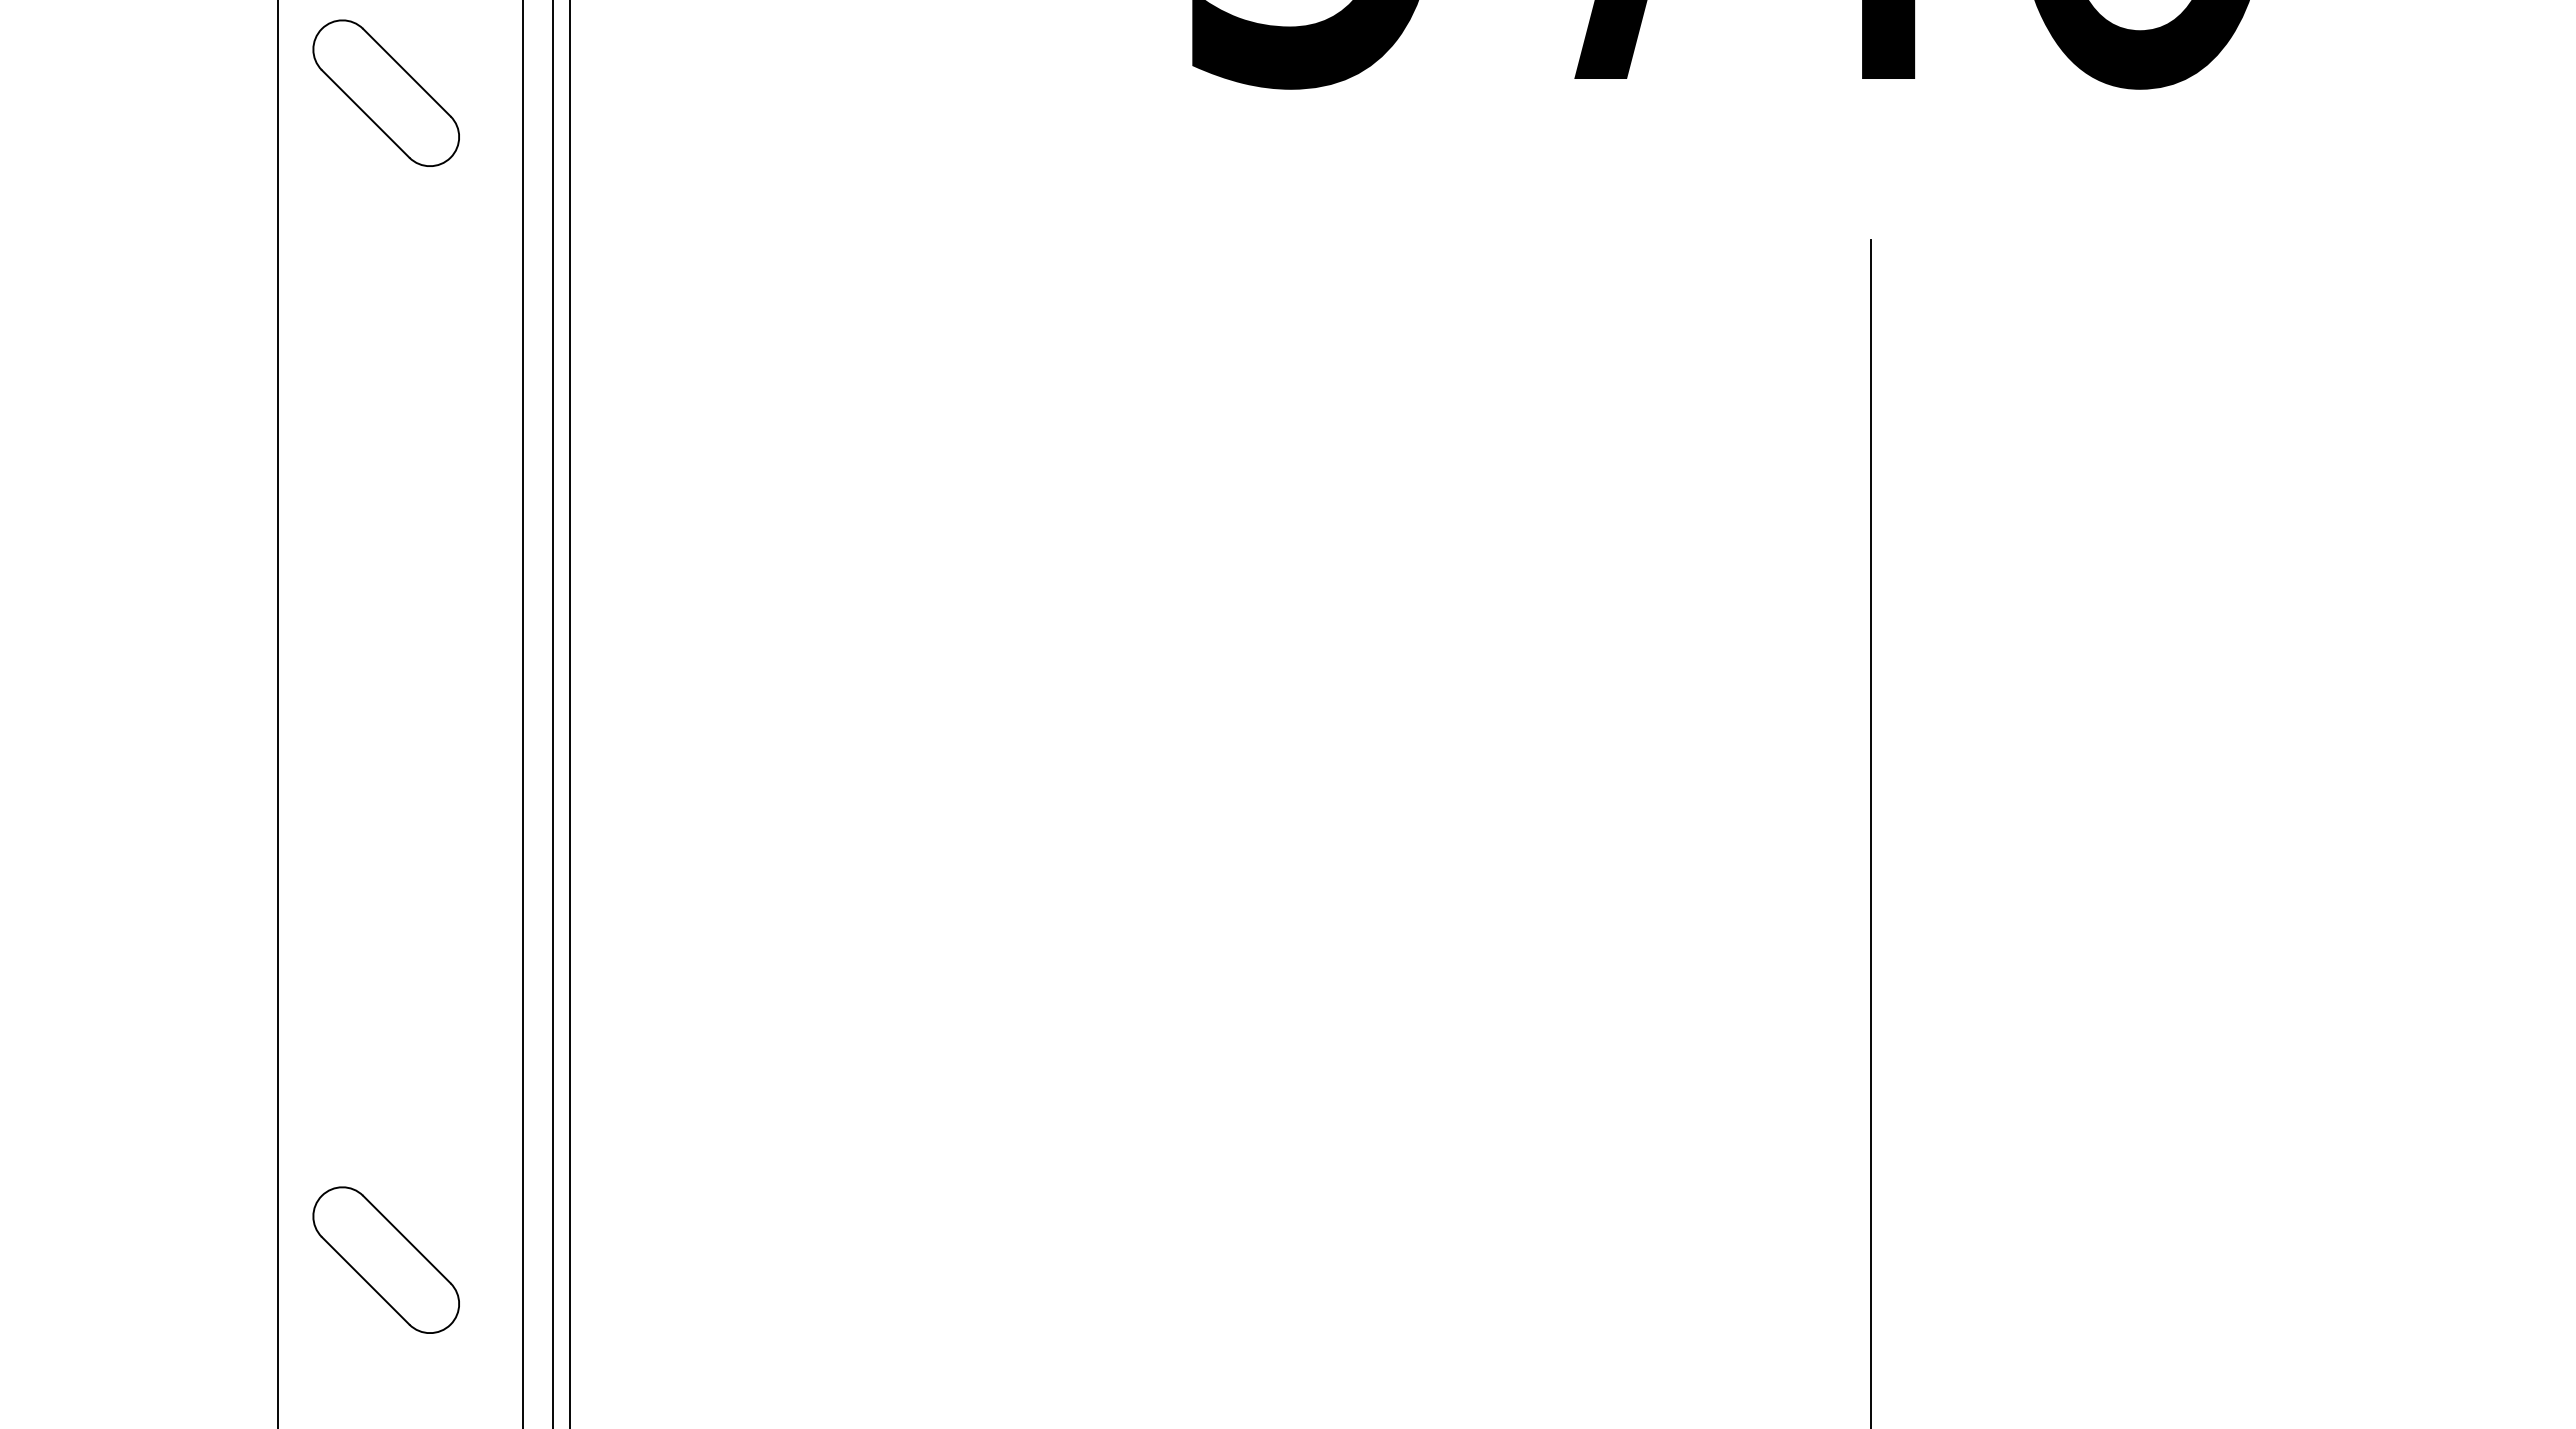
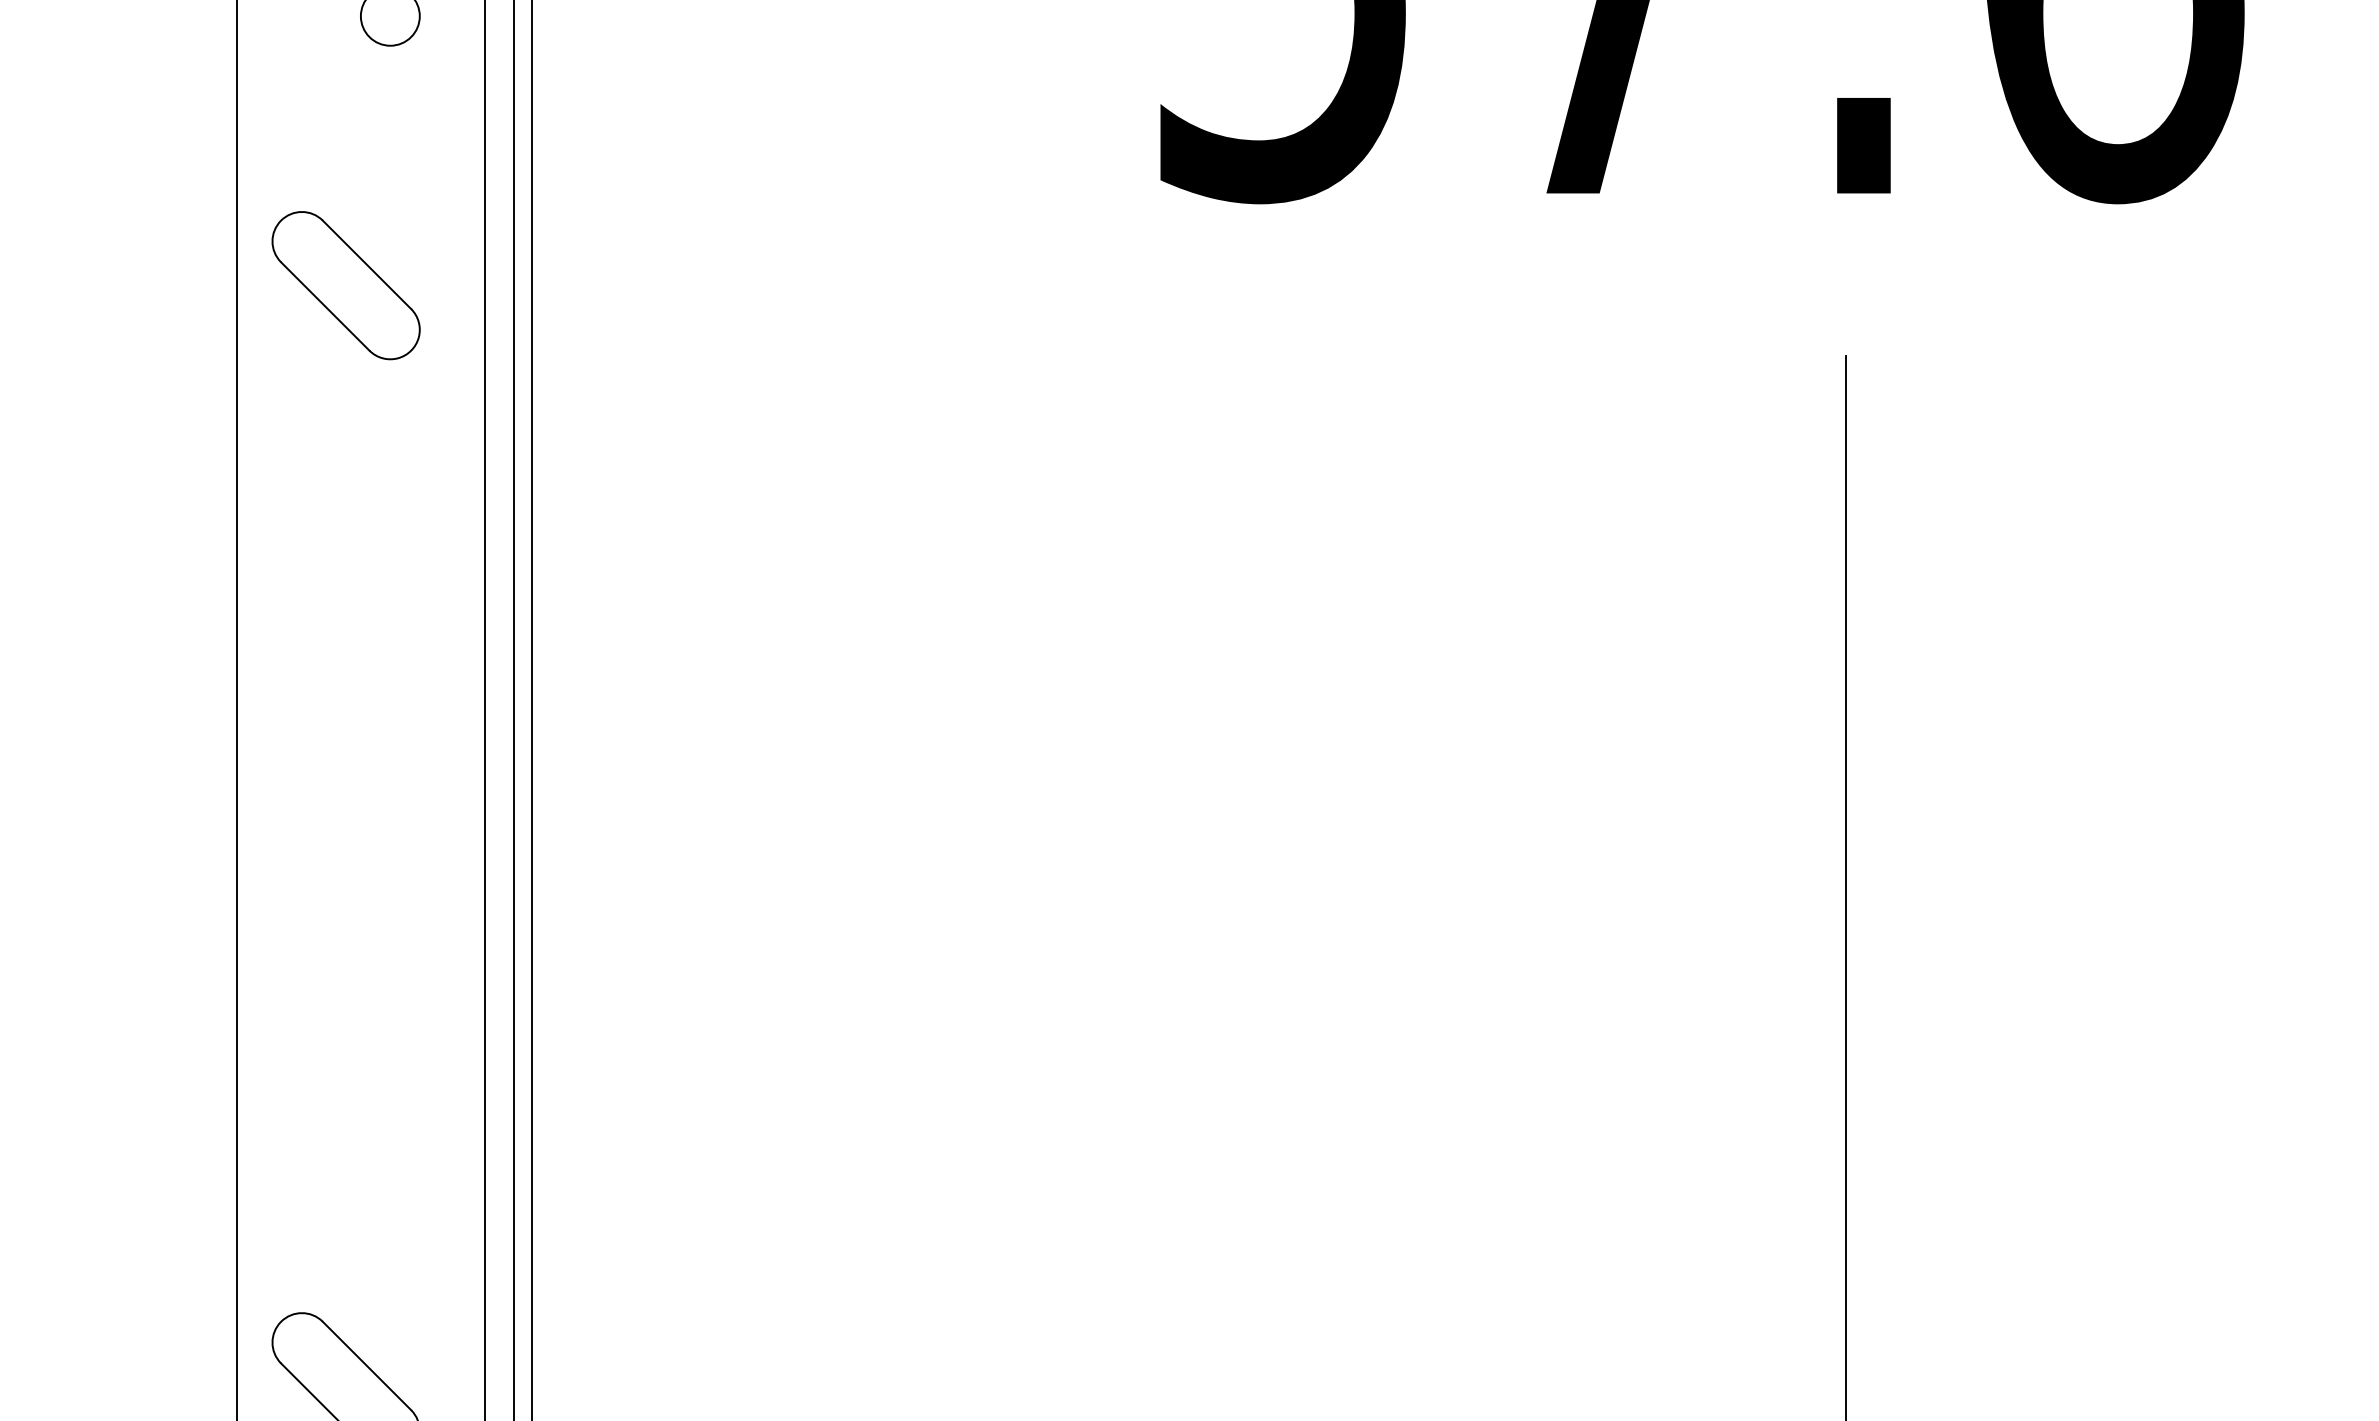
part: (385, 92) -> (345, 284), moved

